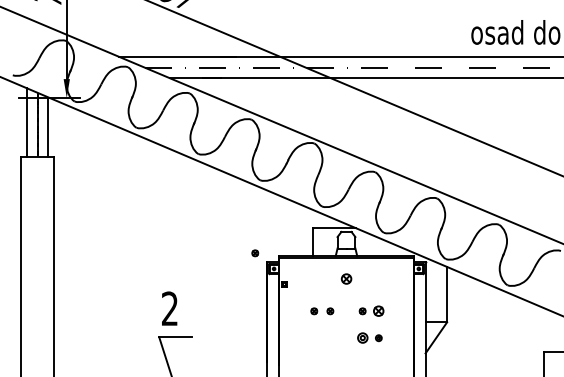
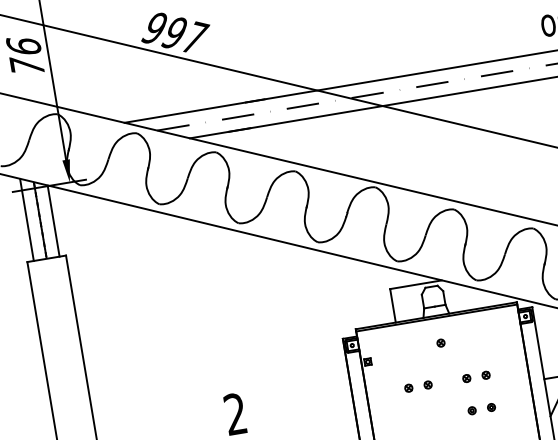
part: (255, 253) -> (326, 330), removed
part: (346, 278) -> (440, 342), size x0.62
part: (378, 311) -> (485, 375), size x0.62
part: (362, 338) -> (472, 411), size x0.62

